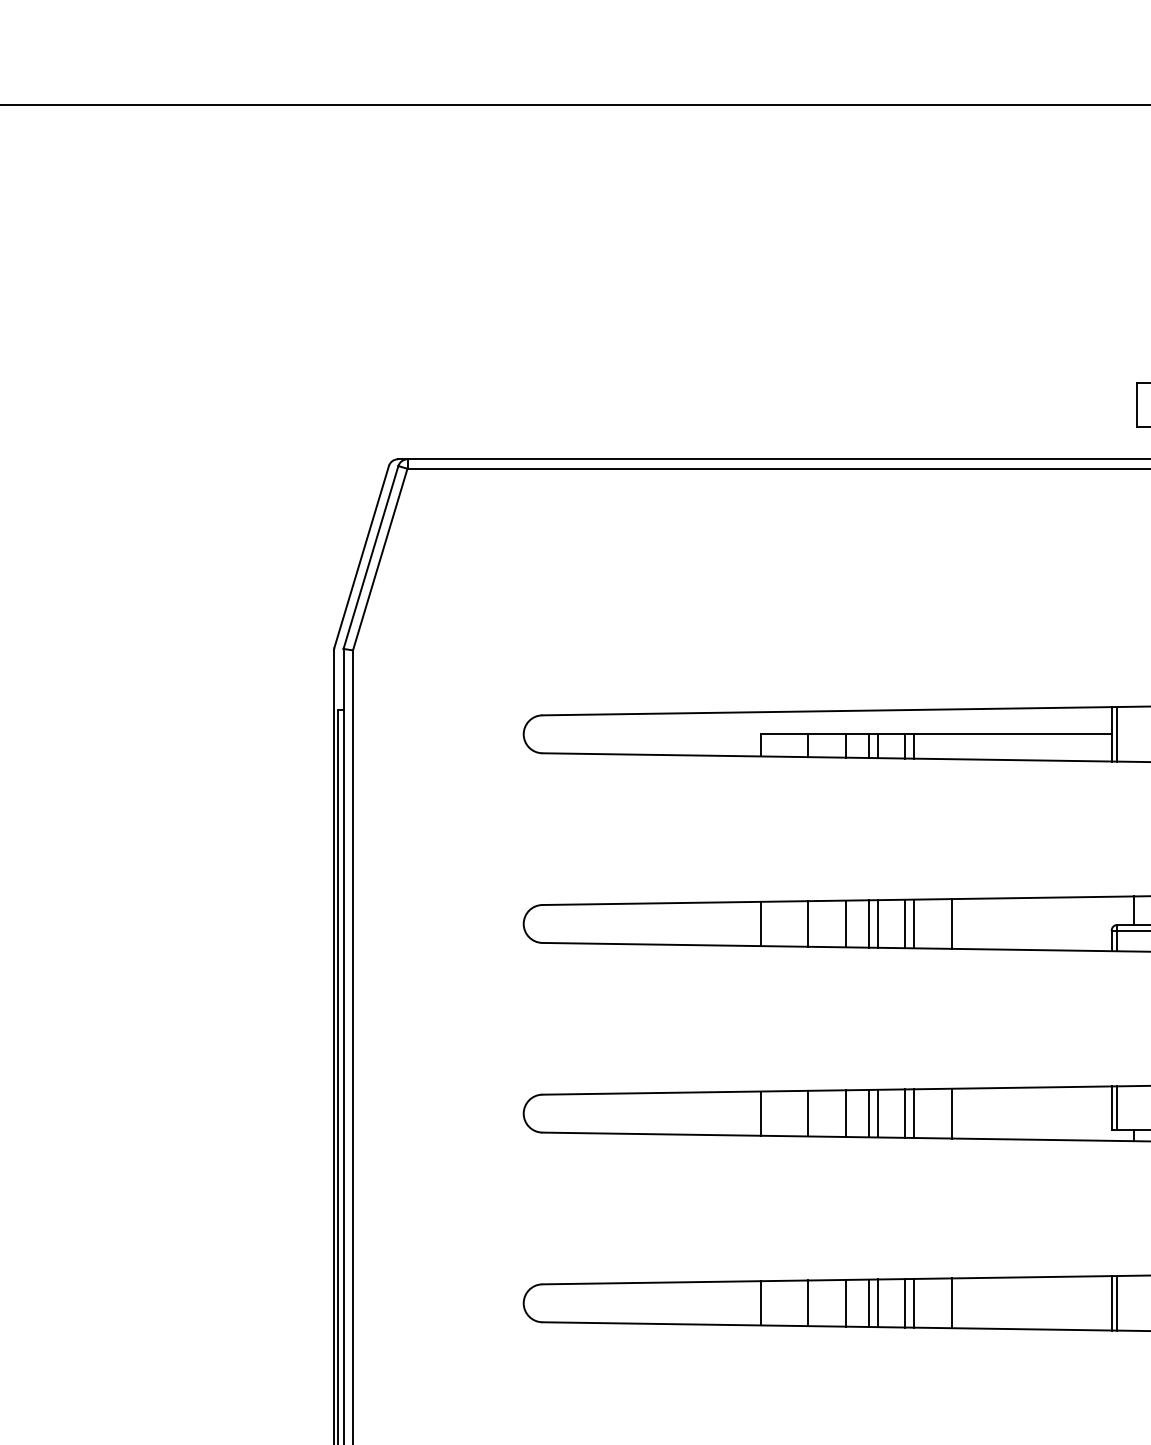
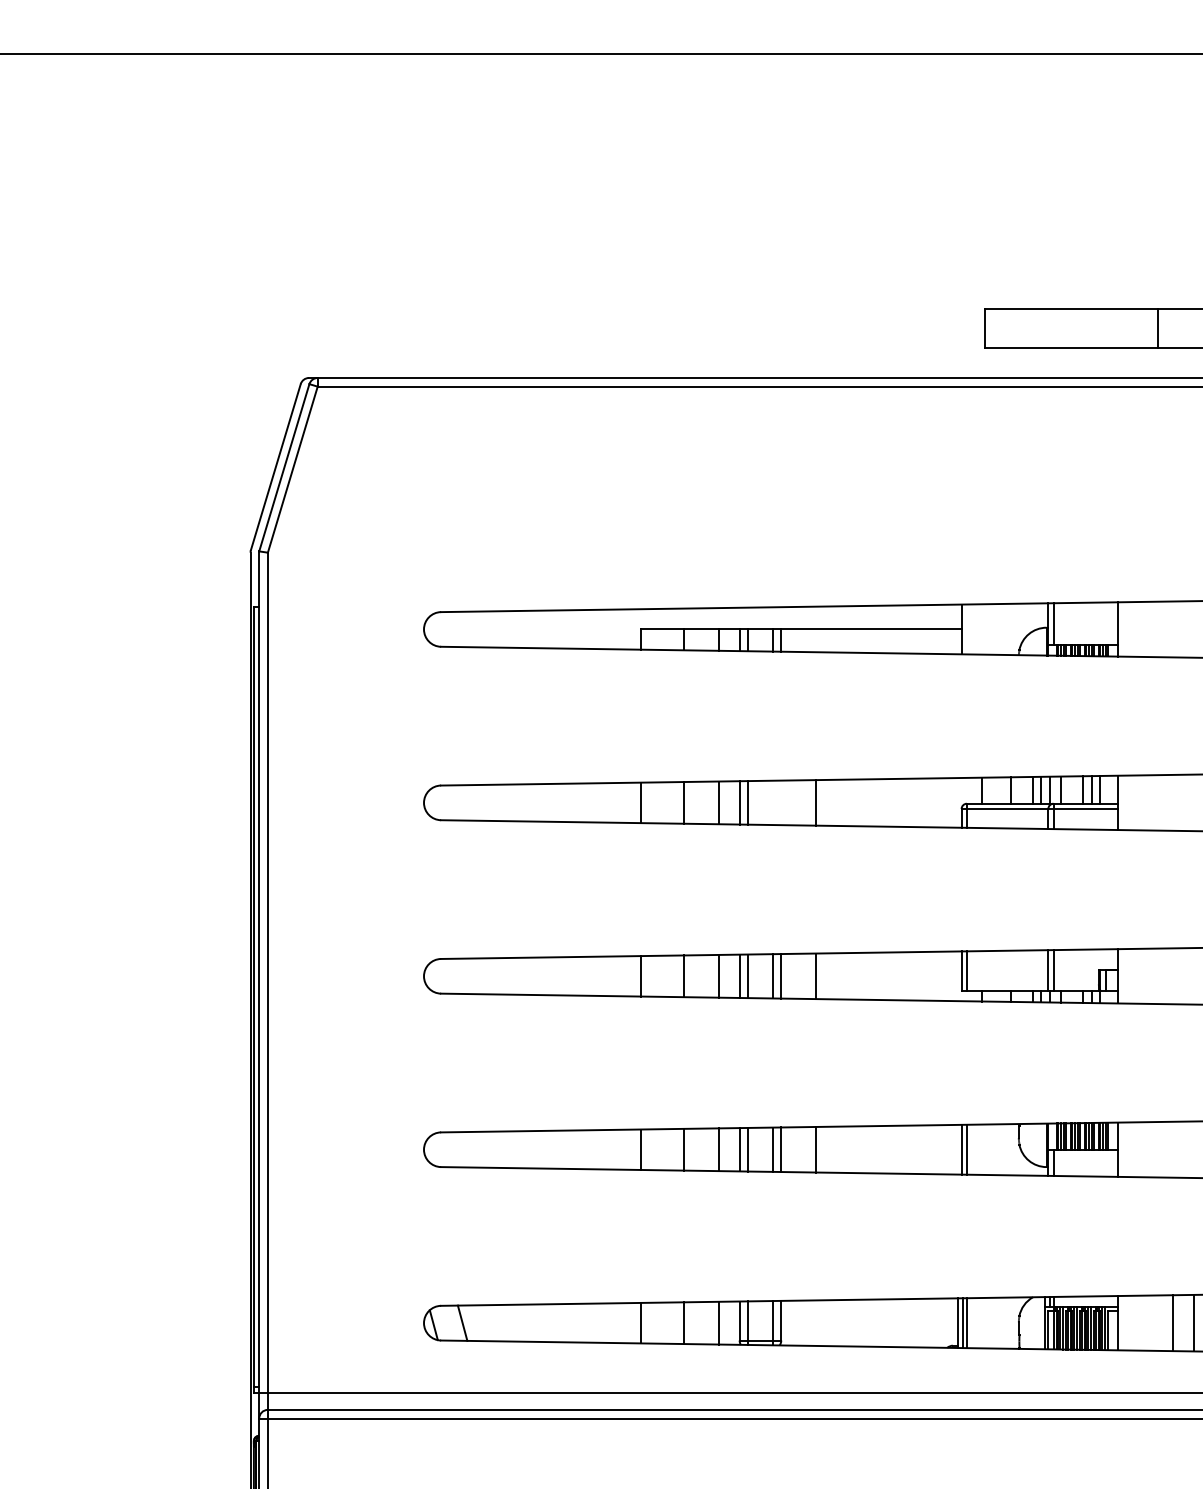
line: (1116, 734) -> (966, 629), removed
line: (904, 923) -> (772, 802), removed
line: (914, 923) -> (781, 802), removed

